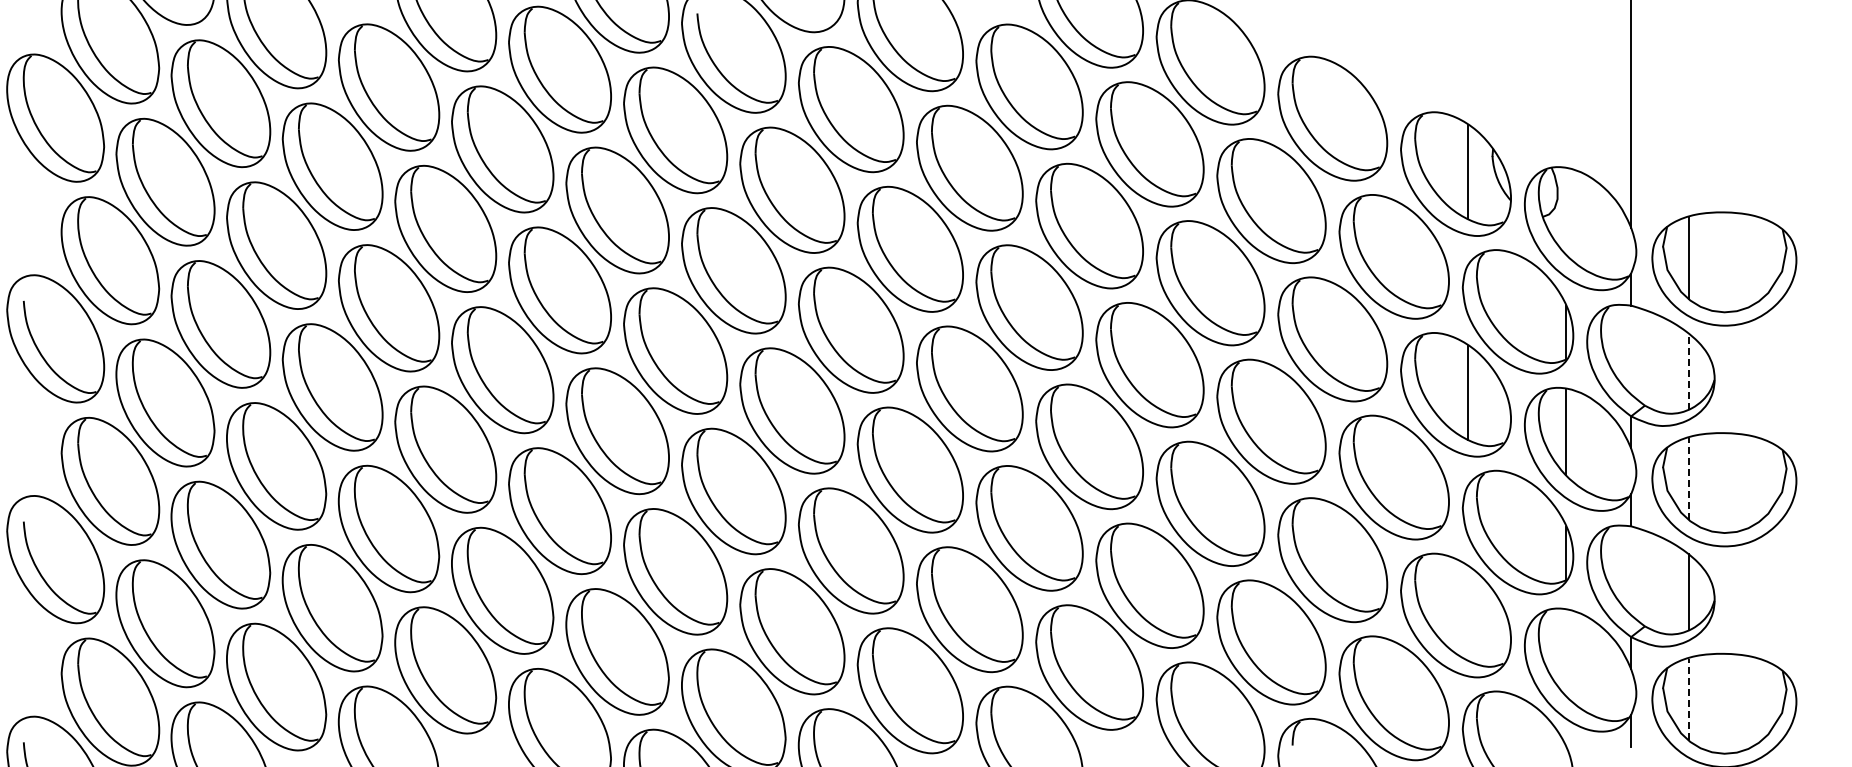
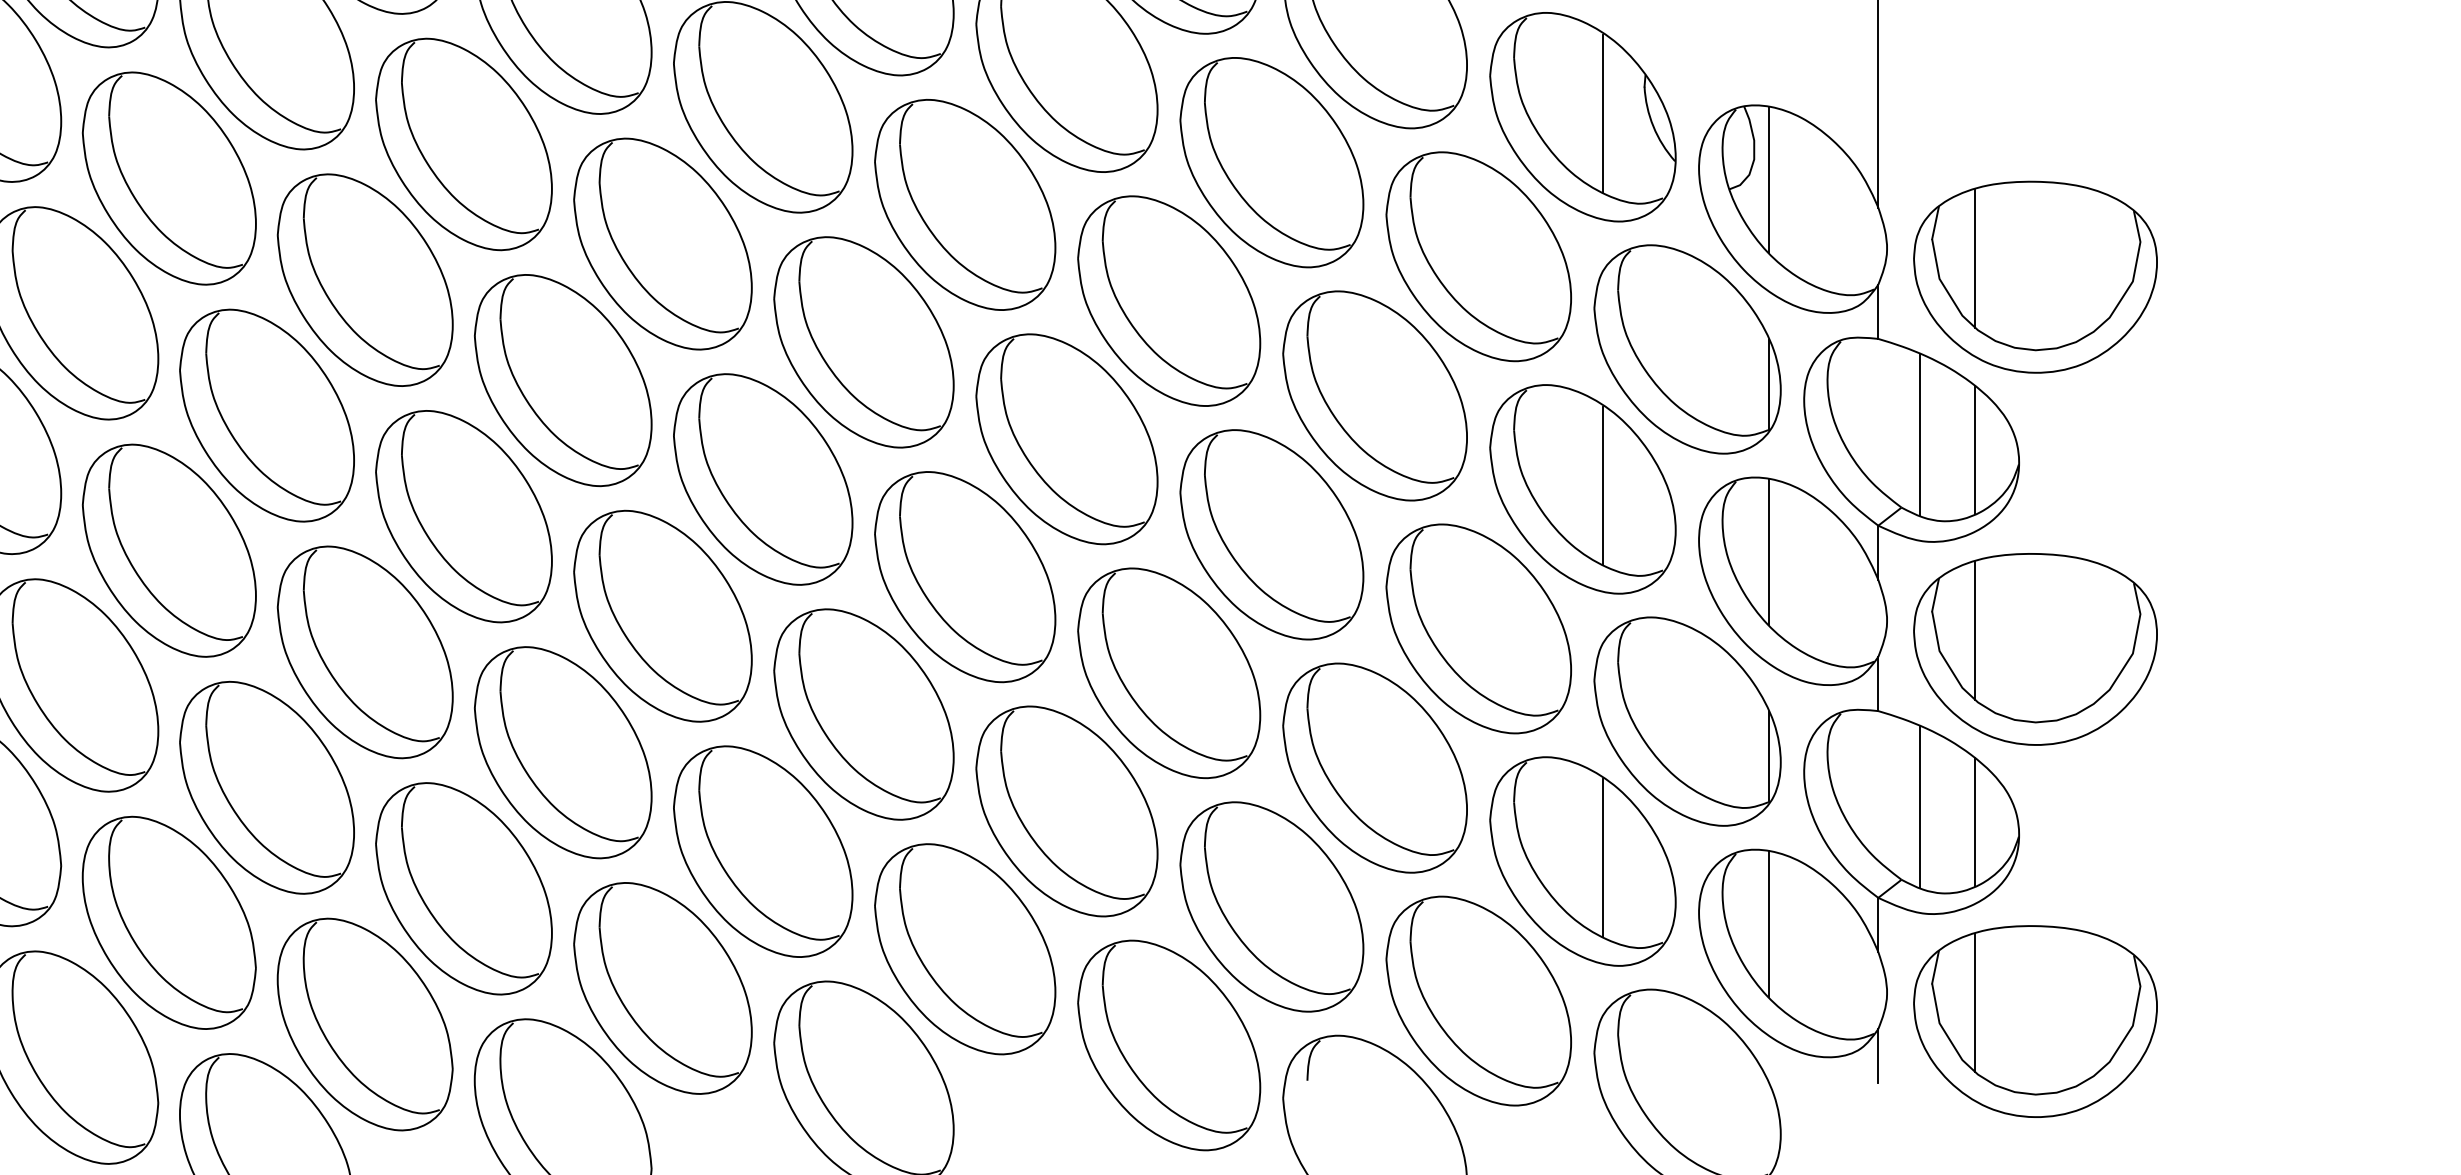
line: (1566, 211) -> (1769, 180), added
line: (1655, 362) -> (1919, 434), added
line: (1688, 371) -> (1975, 450), dashed -> solid
line: (1688, 478) -> (1975, 630), dashed -> solid
line: (1655, 583) -> (1919, 807), added
line: (1468, 613) -> (1604, 858), added
line: (1566, 652) -> (1769, 923), added
line: (1688, 699) -> (1975, 1003), dashed -> solid

